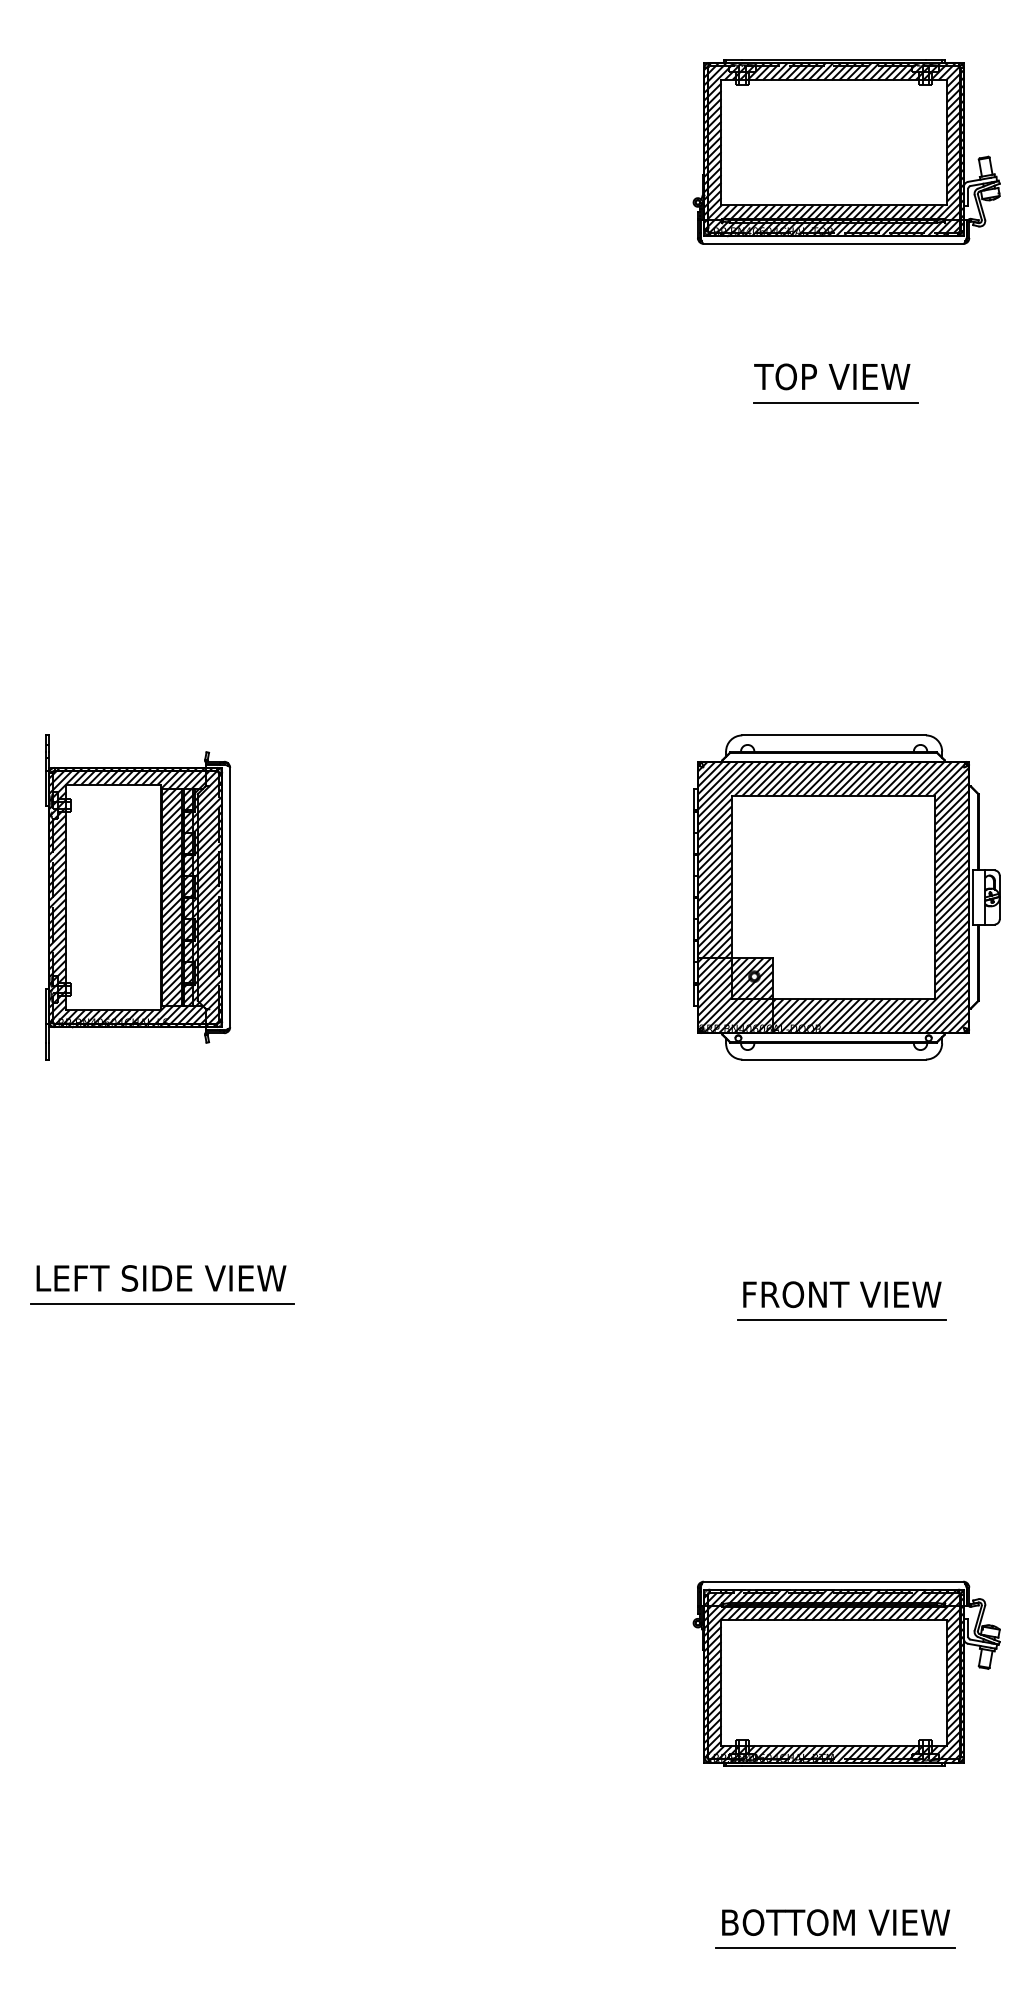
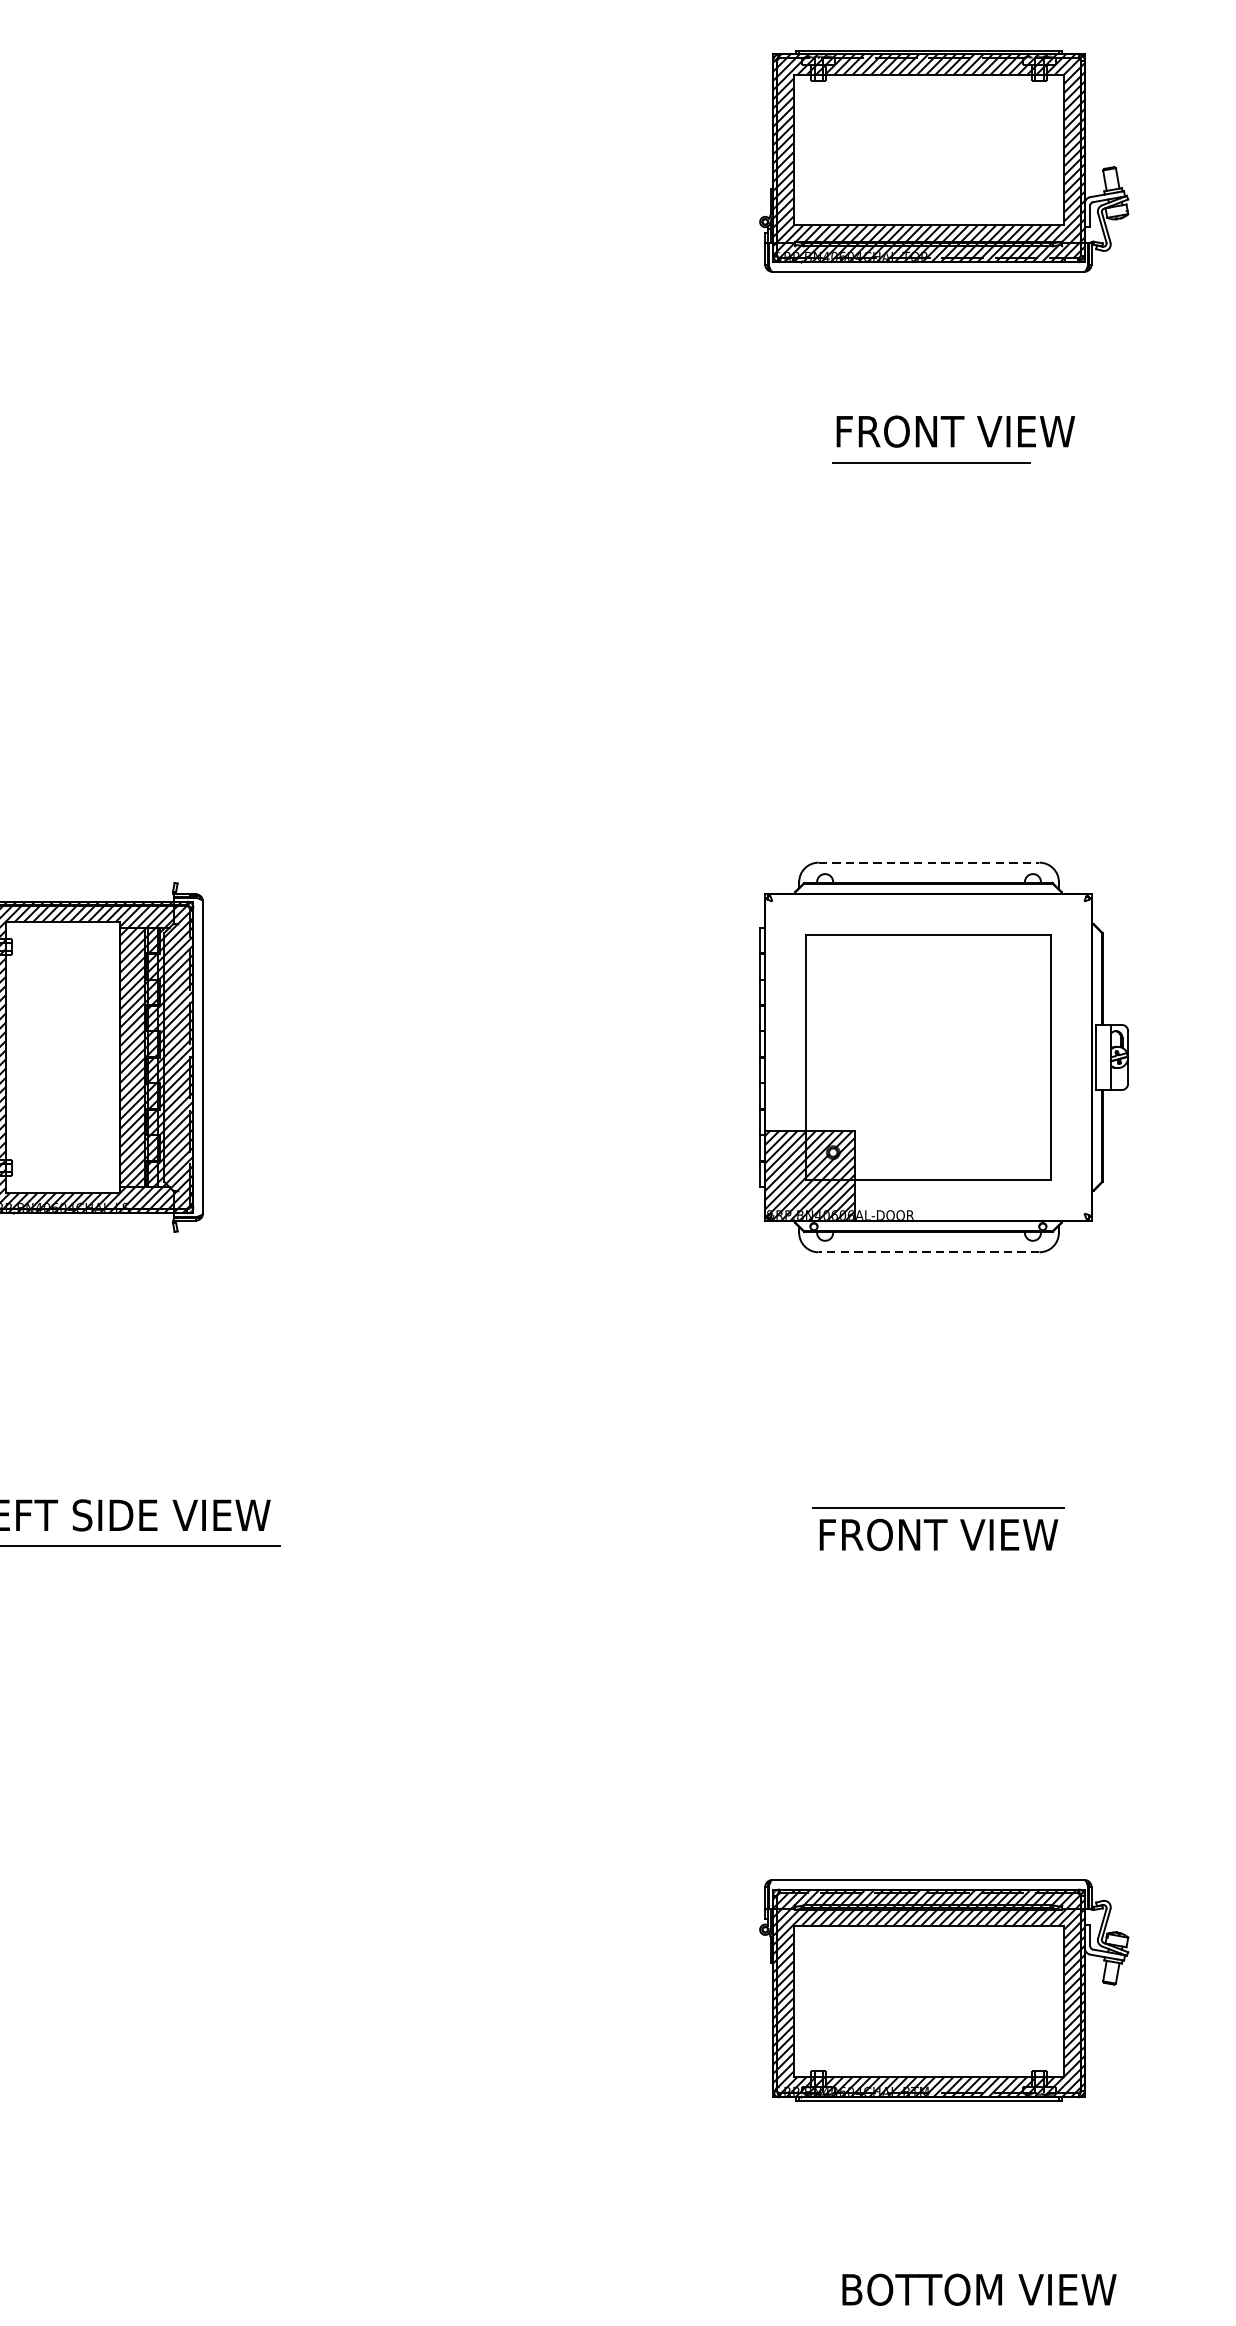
text: (854, 376) -> (953, 431), TOP VIEW -> FRONT VIEW
line: (834, 735) -> (929, 862), solid -> dashed
hatch: (833, 897) -> (928, 1057), removed
line: (834, 1059) -> (929, 1252), solid -> dashed
line: (841, 1319) -> (937, 1507), moved
text: (836, 1922) -> (979, 2289), moved
line: (835, 1948) -> (930, 2320), removed

